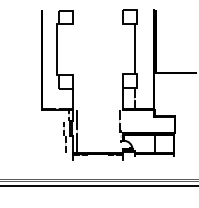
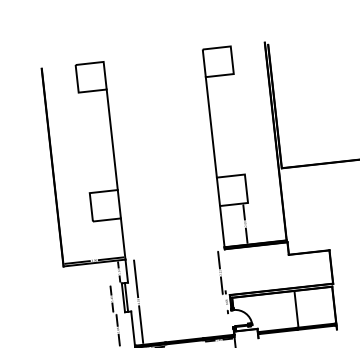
line: (134, 48) -> (210, 126), moved
line: (57, 49) -> (112, 139), moved

